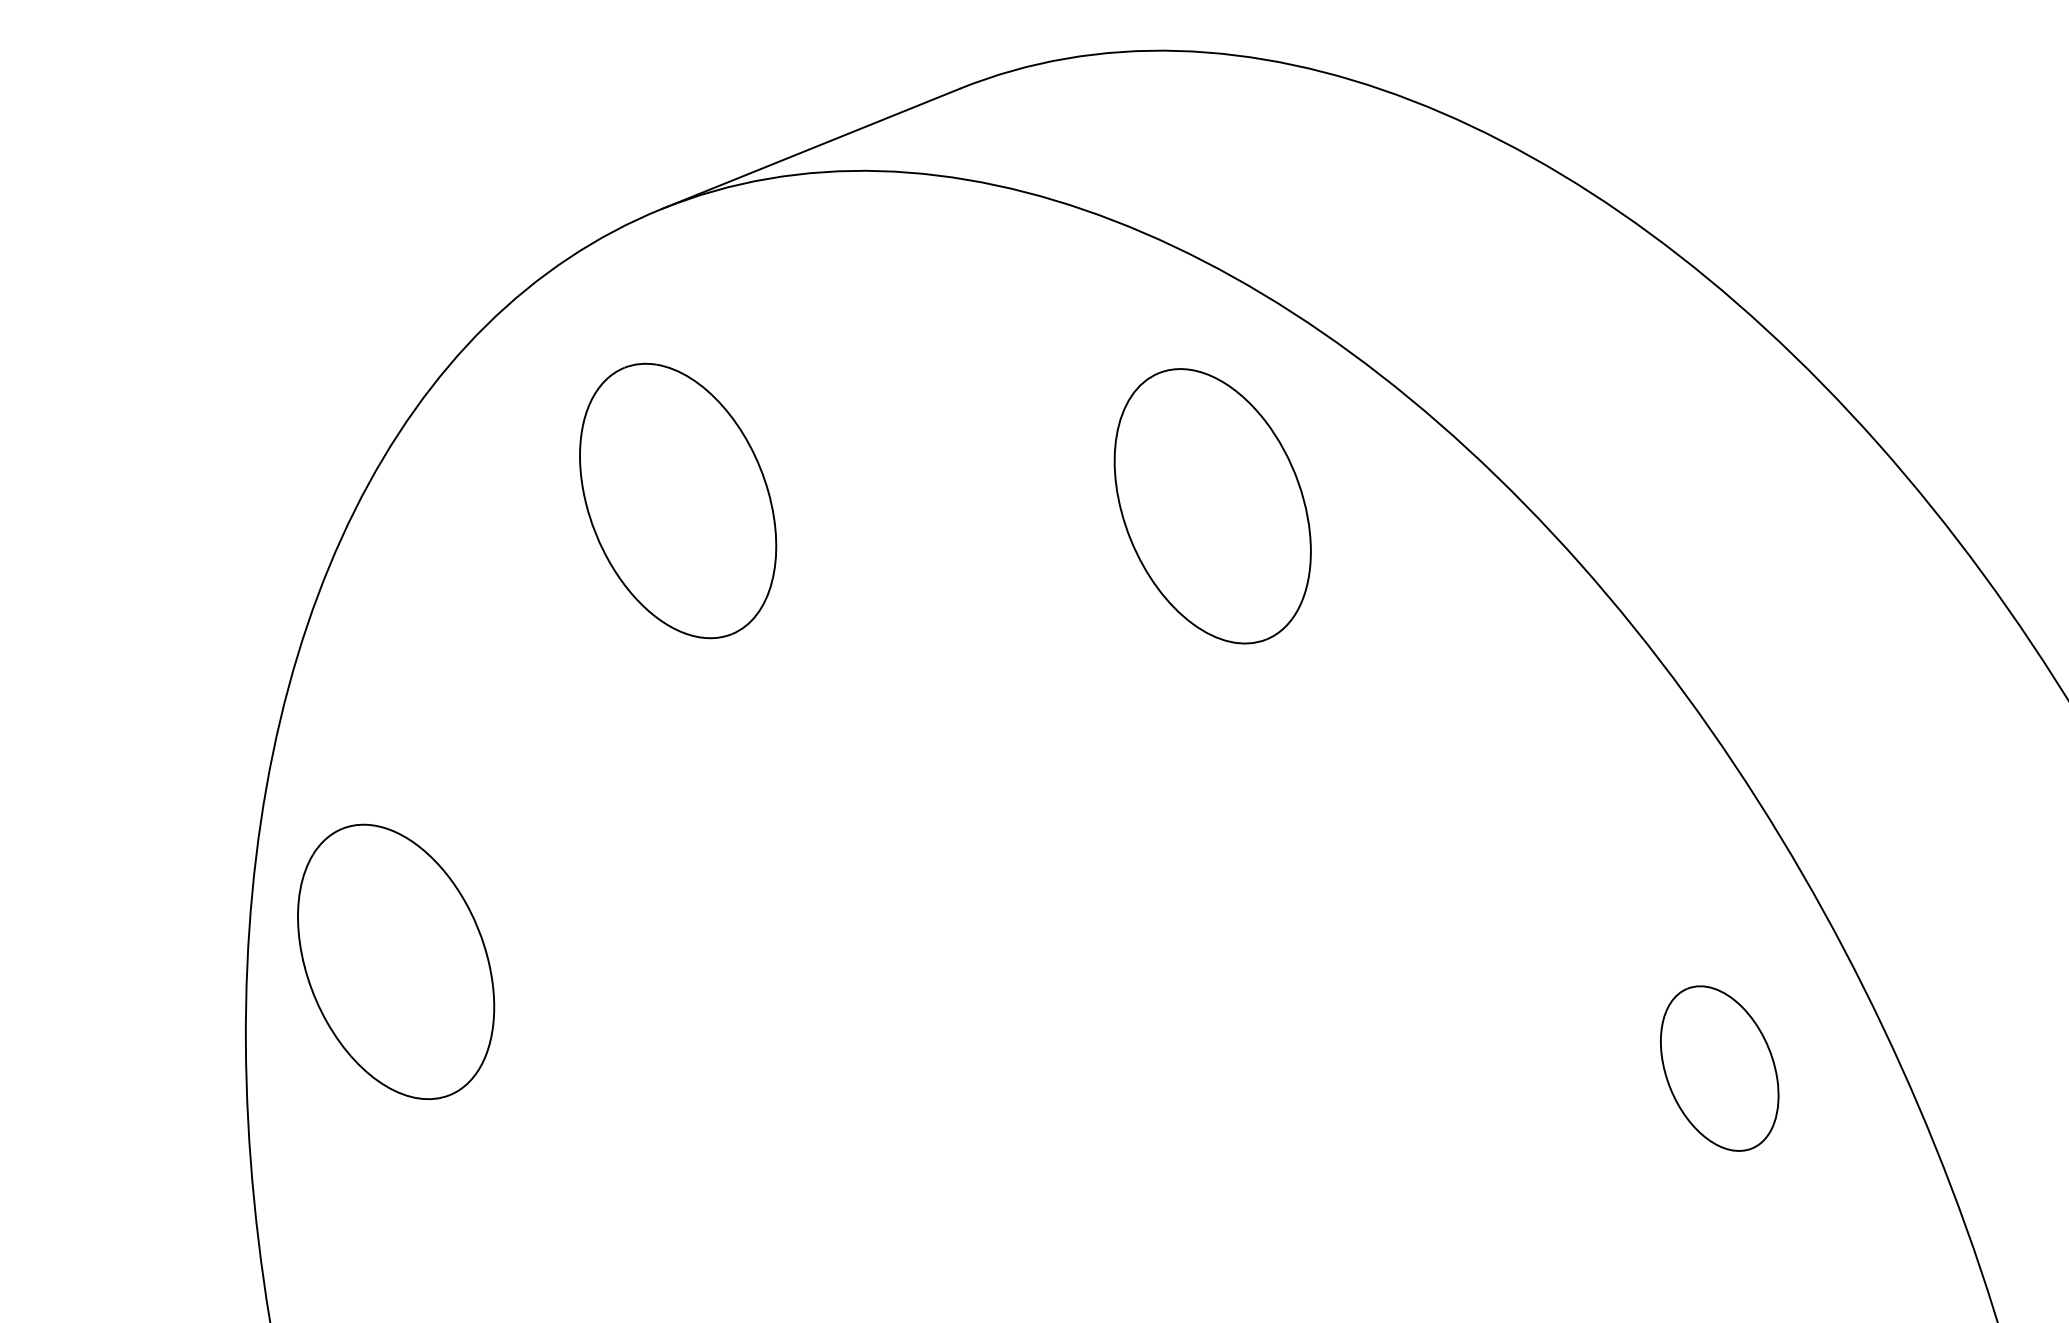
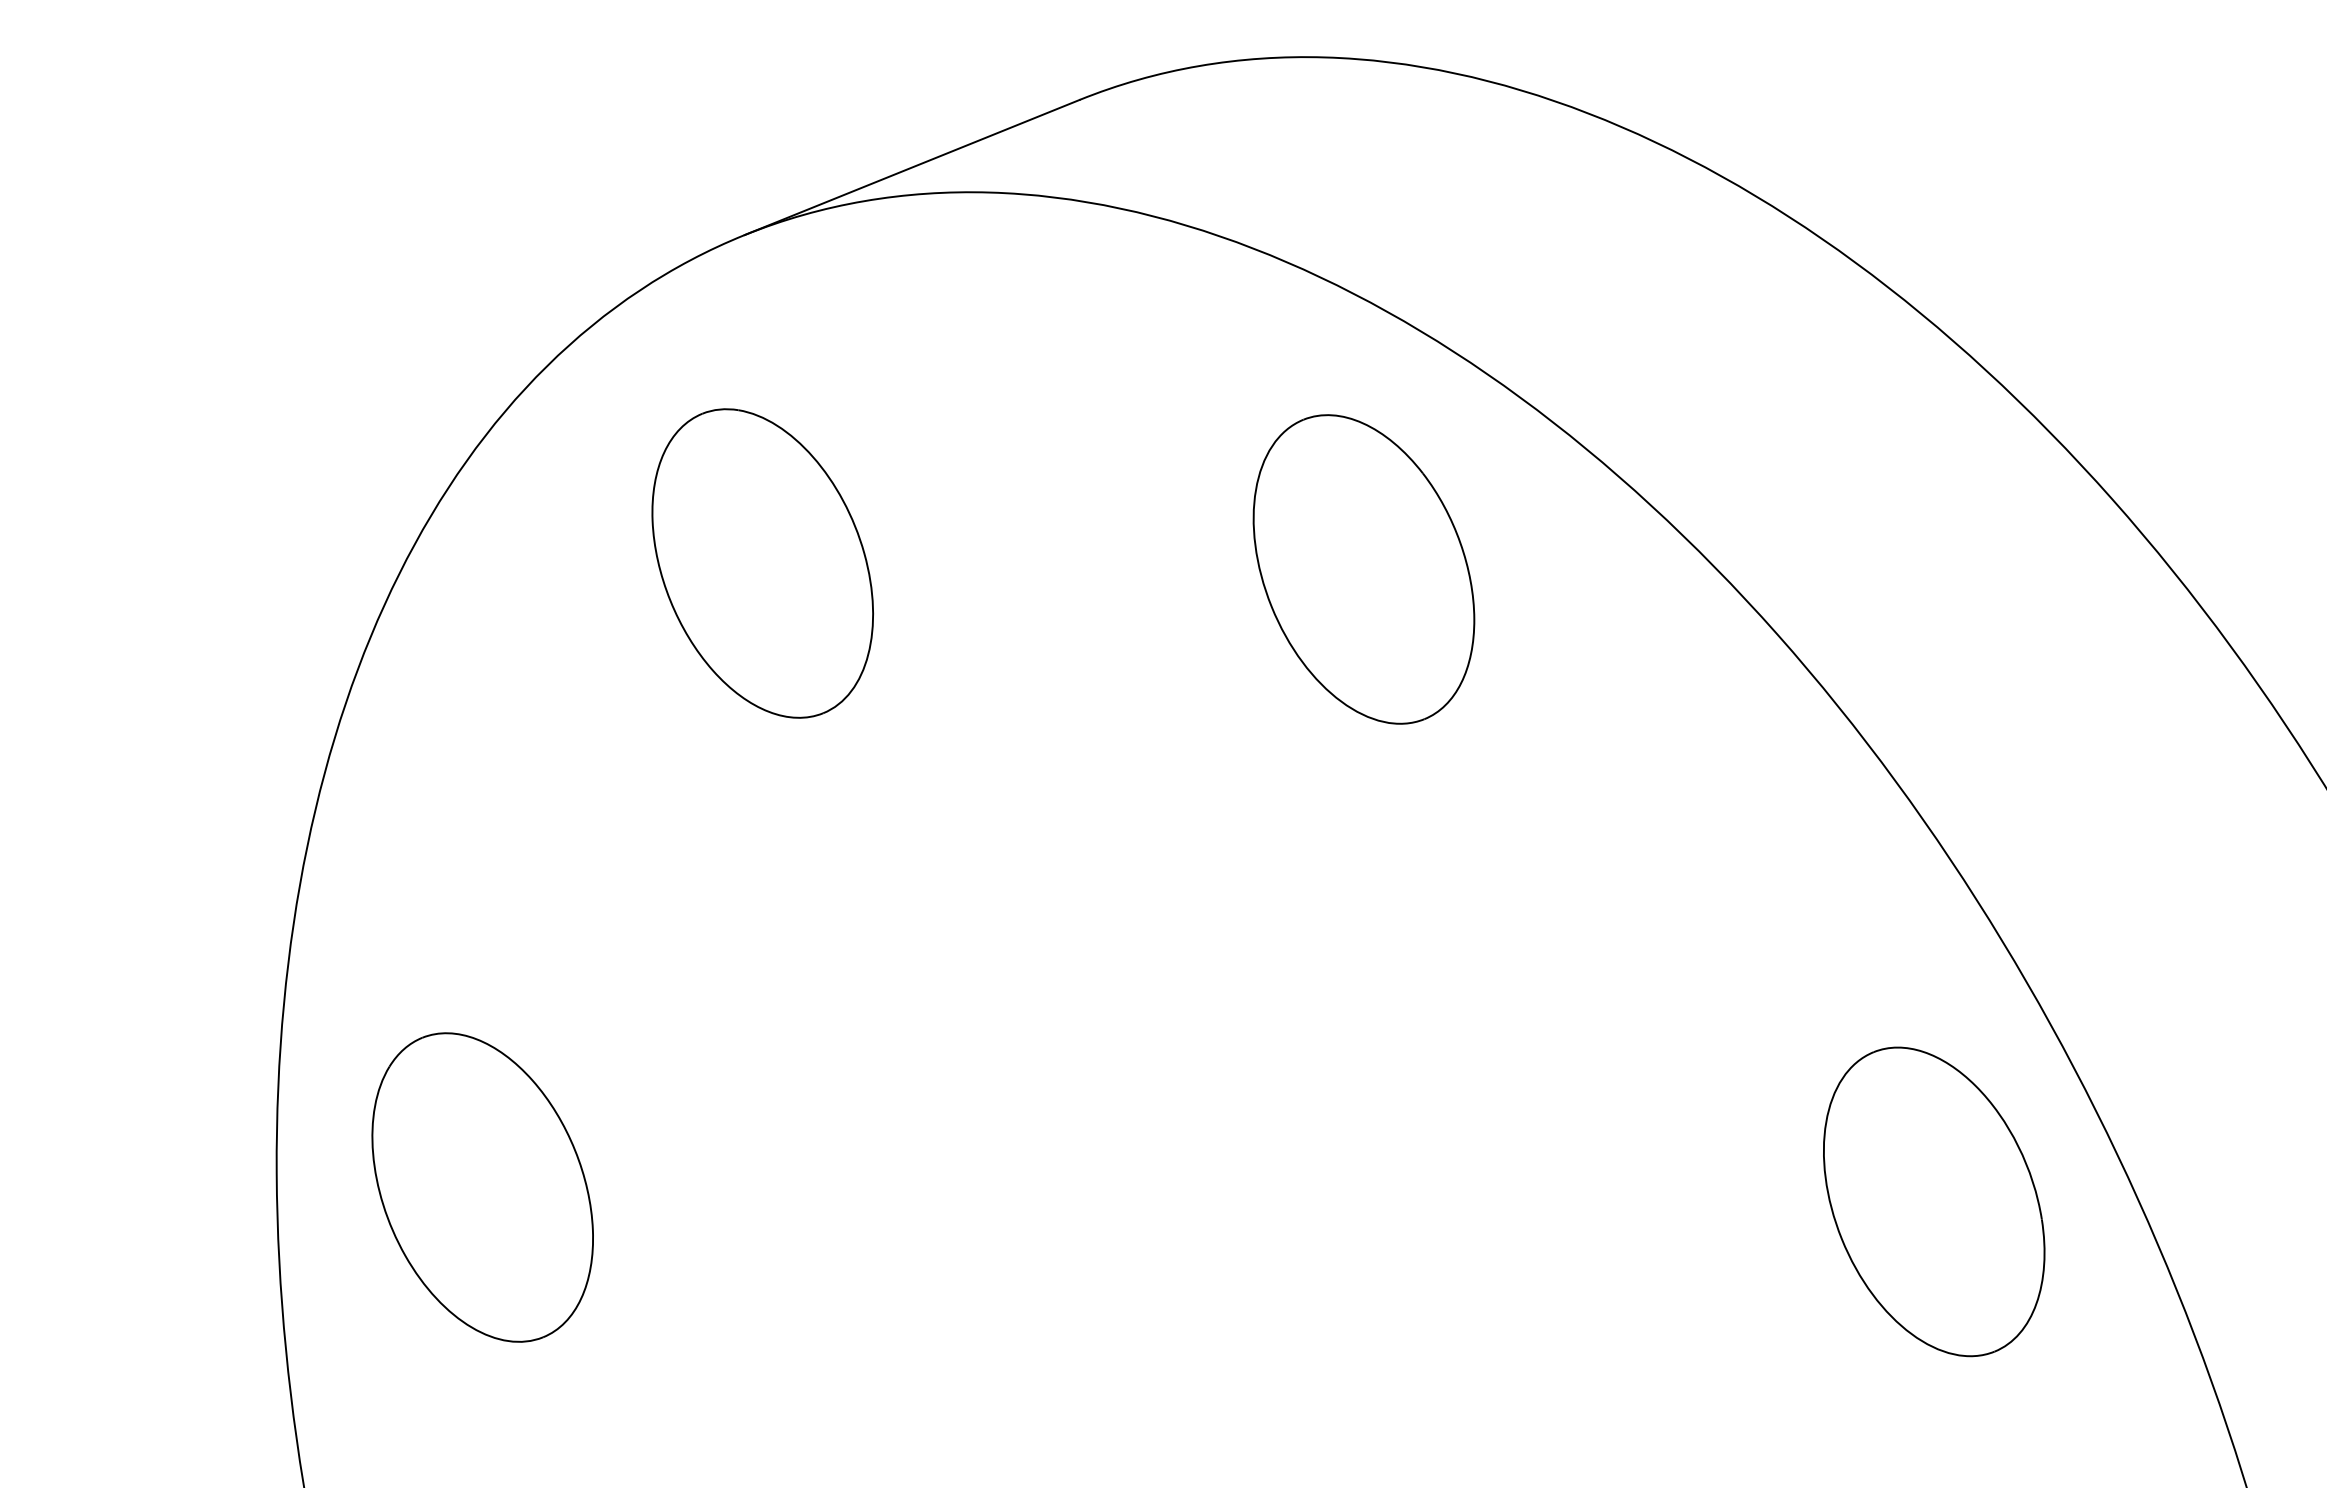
part: (396, 961) -> (483, 1187), moved
part: (1719, 1068) -> (1933, 1201), size x1.67

